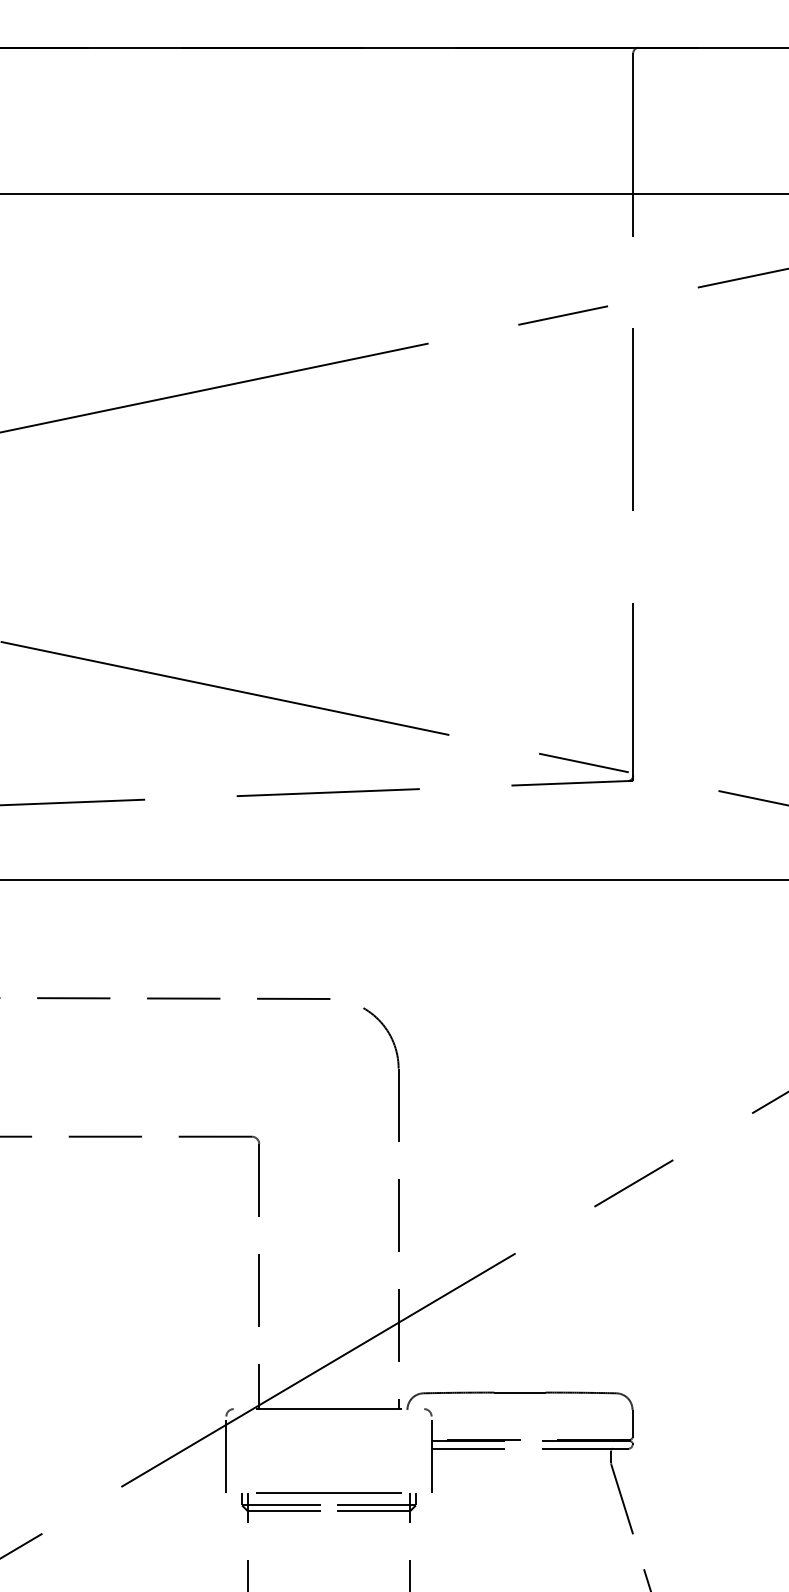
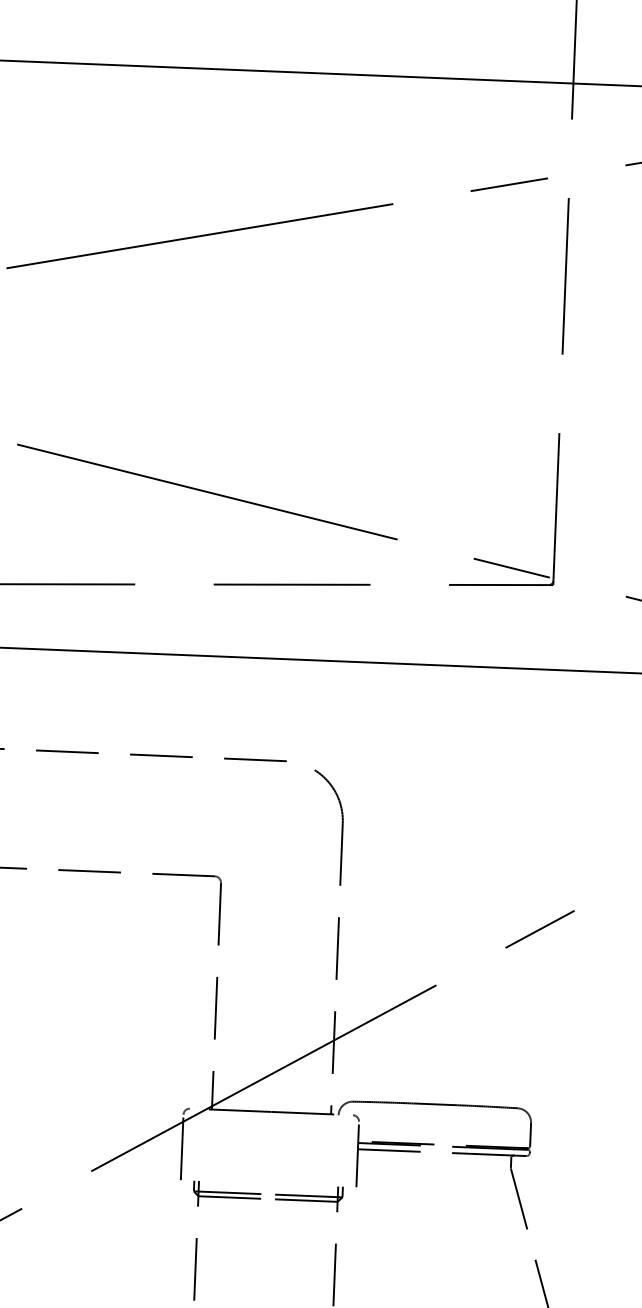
line: (328, 1492) -> (268, 1183), removed

